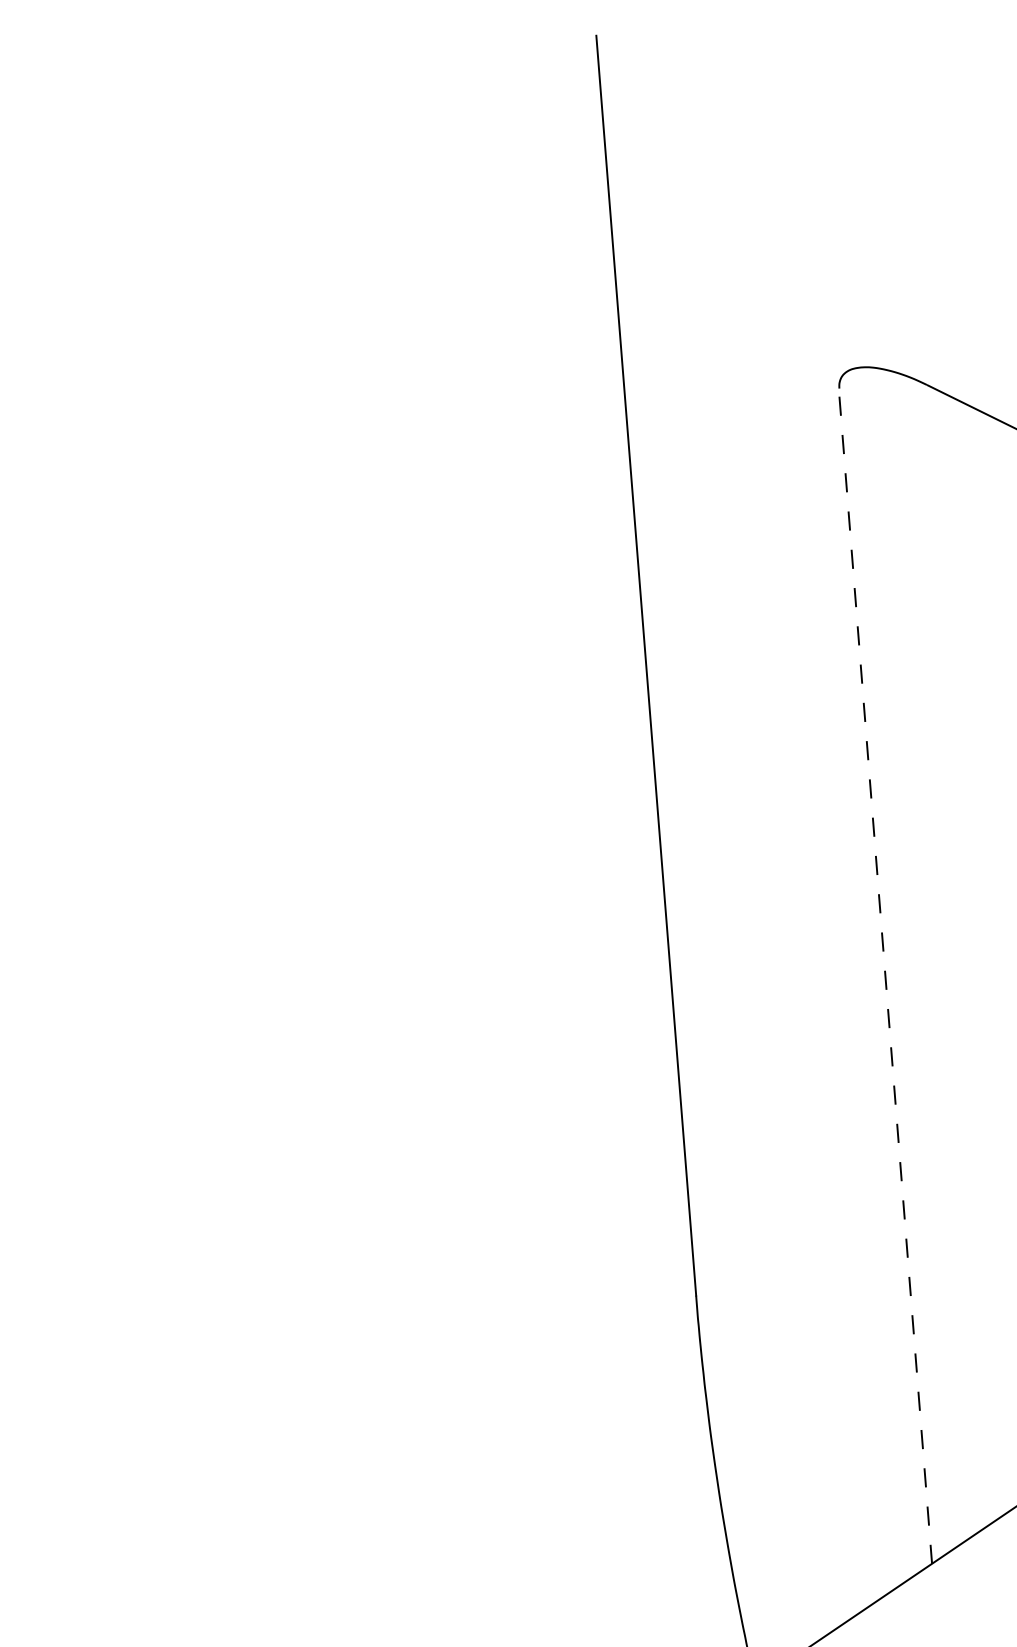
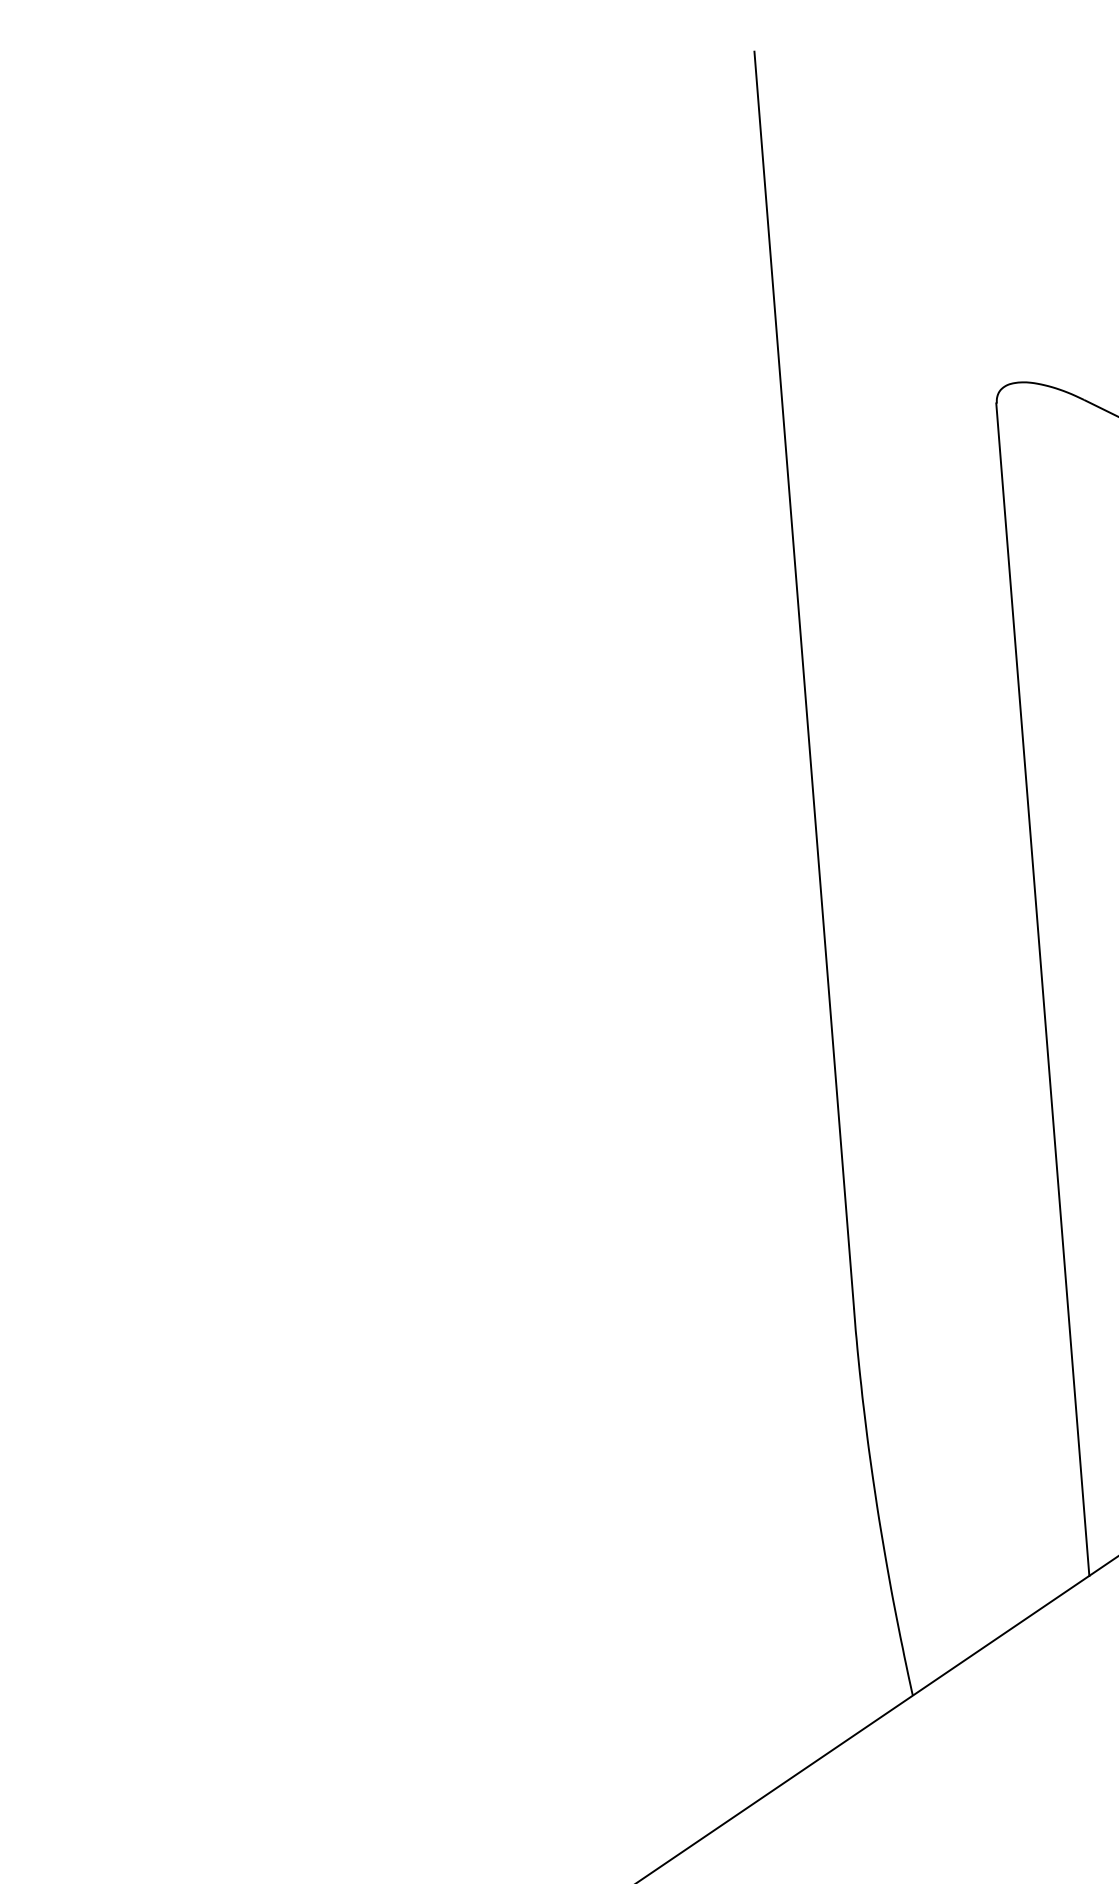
line: (885, 975) -> (1042, 989), dashed -> solid

